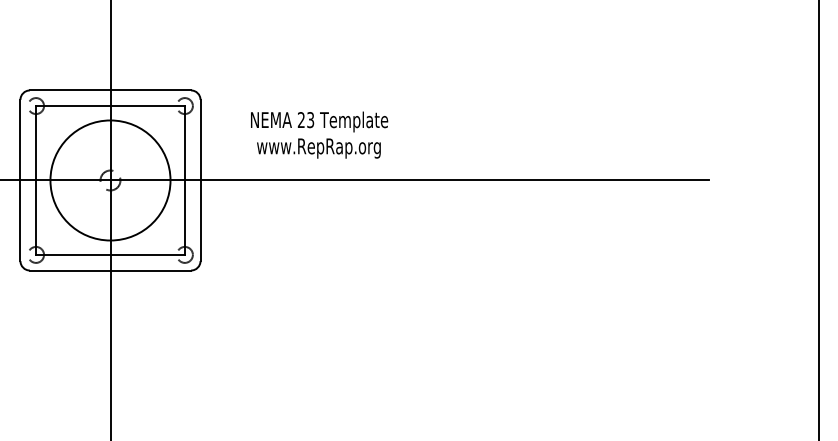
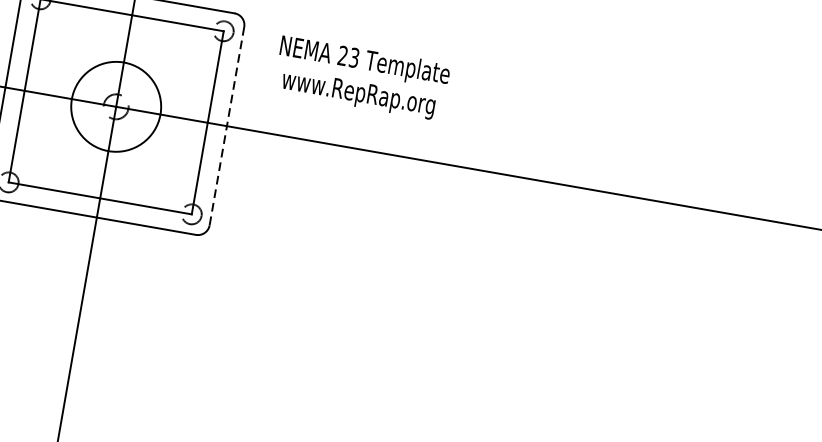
text: (319, 134) -> (362, 77), moved
circle: (110, 180) -> (116, 106), size x0.6
line: (200, 180) -> (226, 126), solid -> dashed

